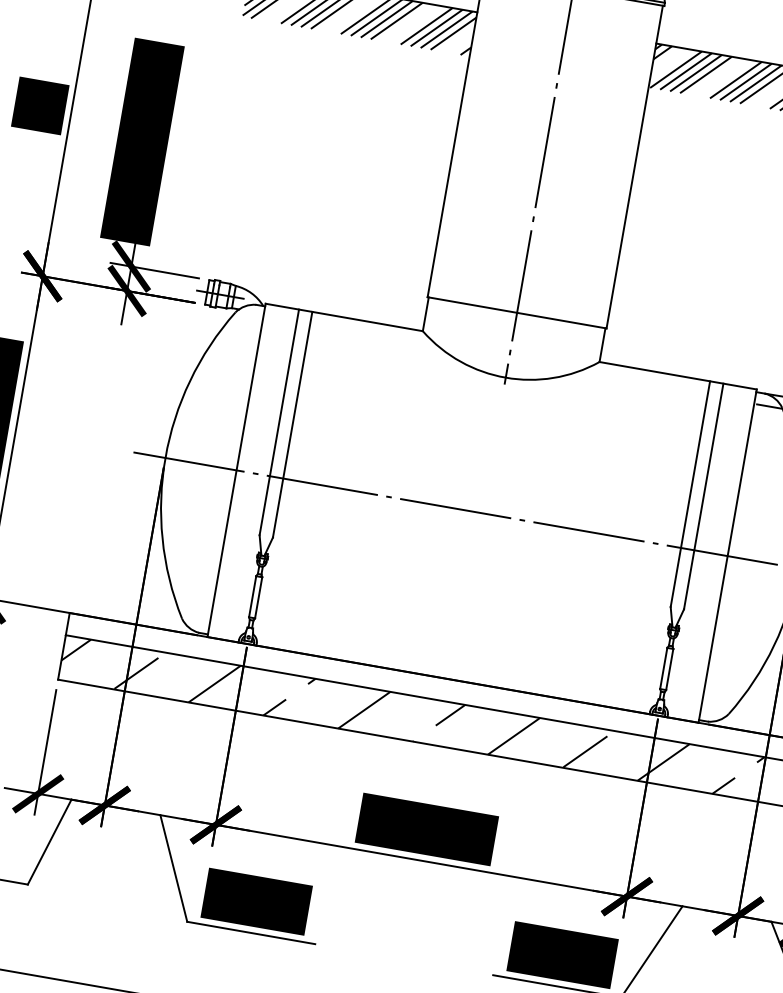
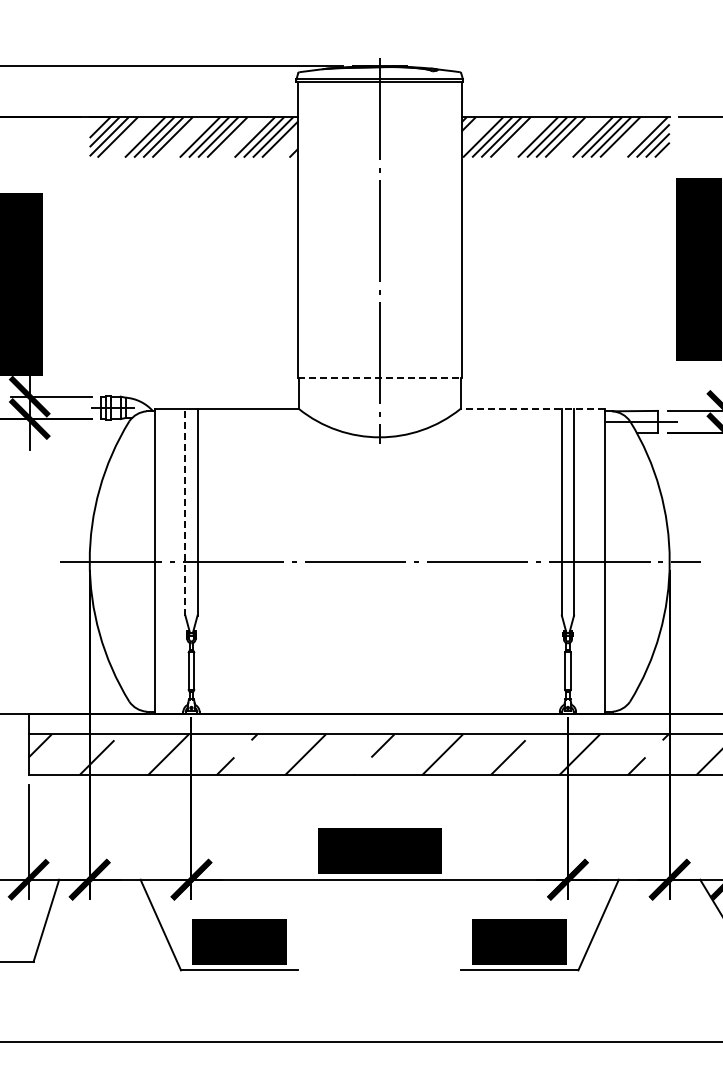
line: (516, 312) -> (379, 377), solid -> dashed
line: (678, 375) -> (532, 408), solid -> dashed
line: (279, 421) -> (185, 511), solid -> dashed

